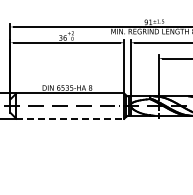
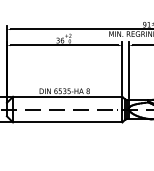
line: (70, 118) -> (67, 122), dashed -> solid

